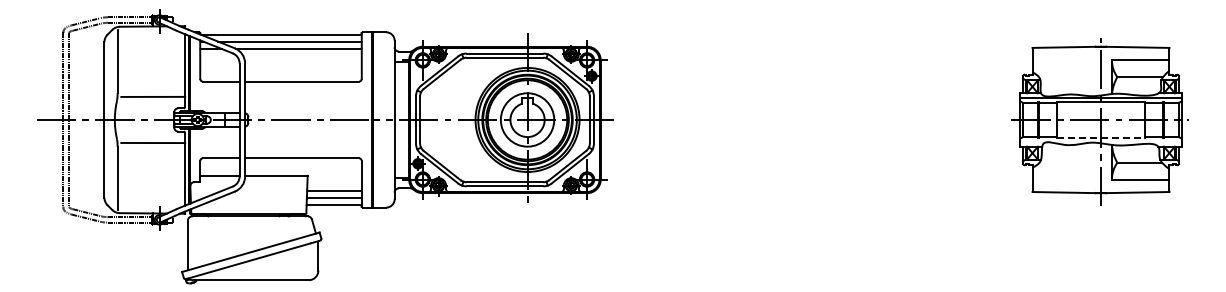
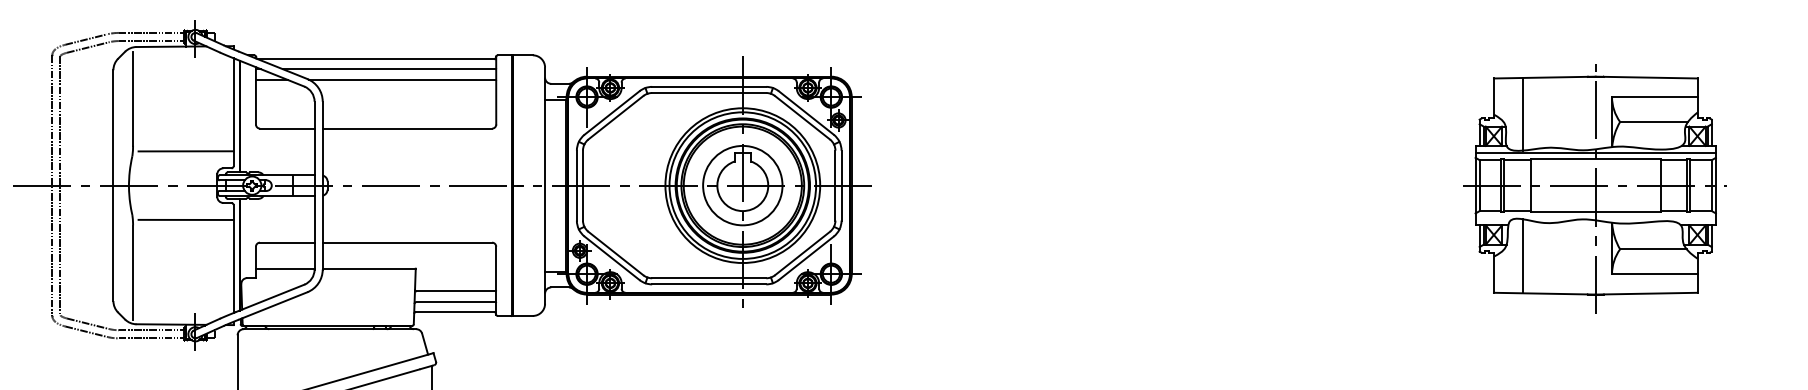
line: (1052, 71) -> (1523, 113), added
line: (1100, 137) -> (1595, 211), dashed -> solid
line: (1052, 167) -> (1523, 256), added

